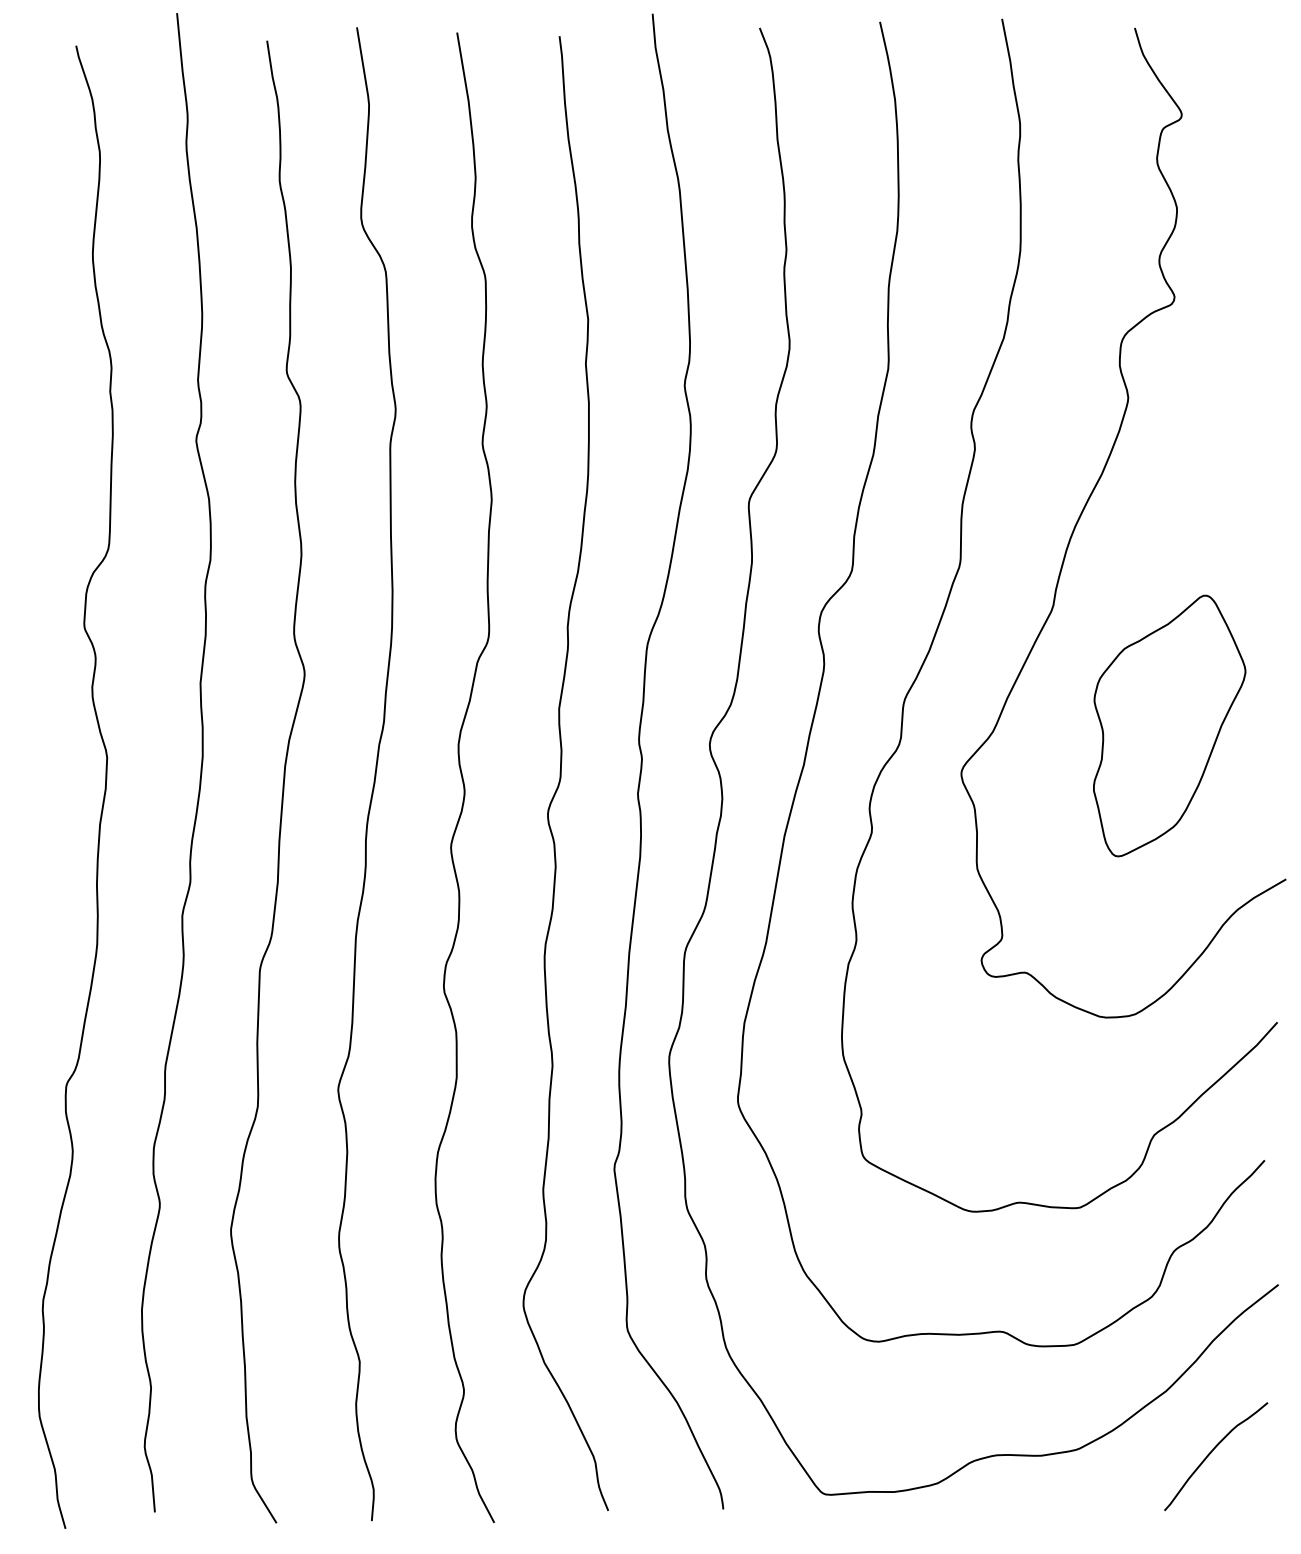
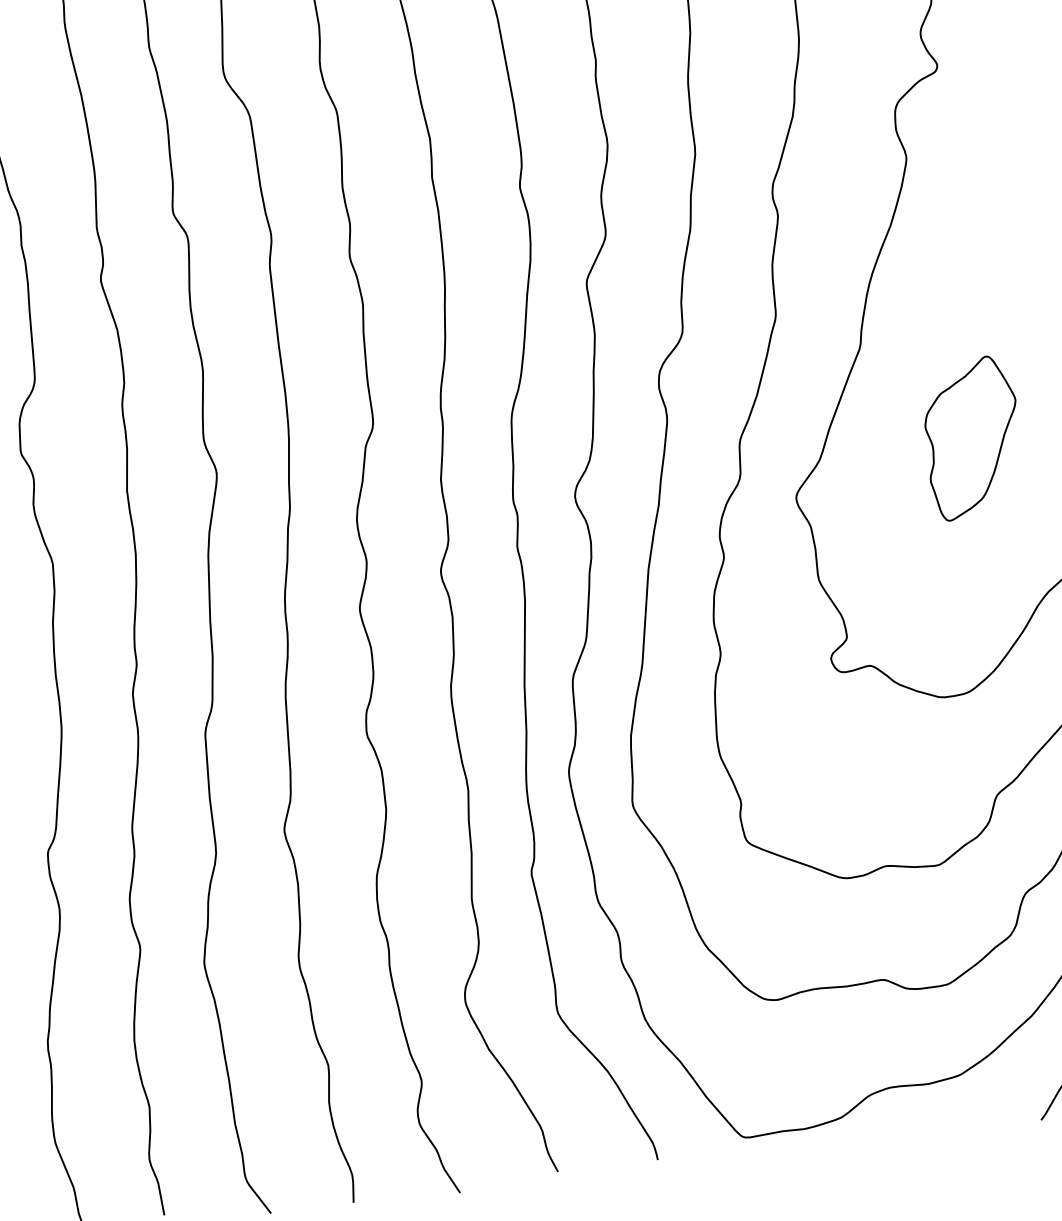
part: (1169, 725) -> (972, 437), size x0.7

